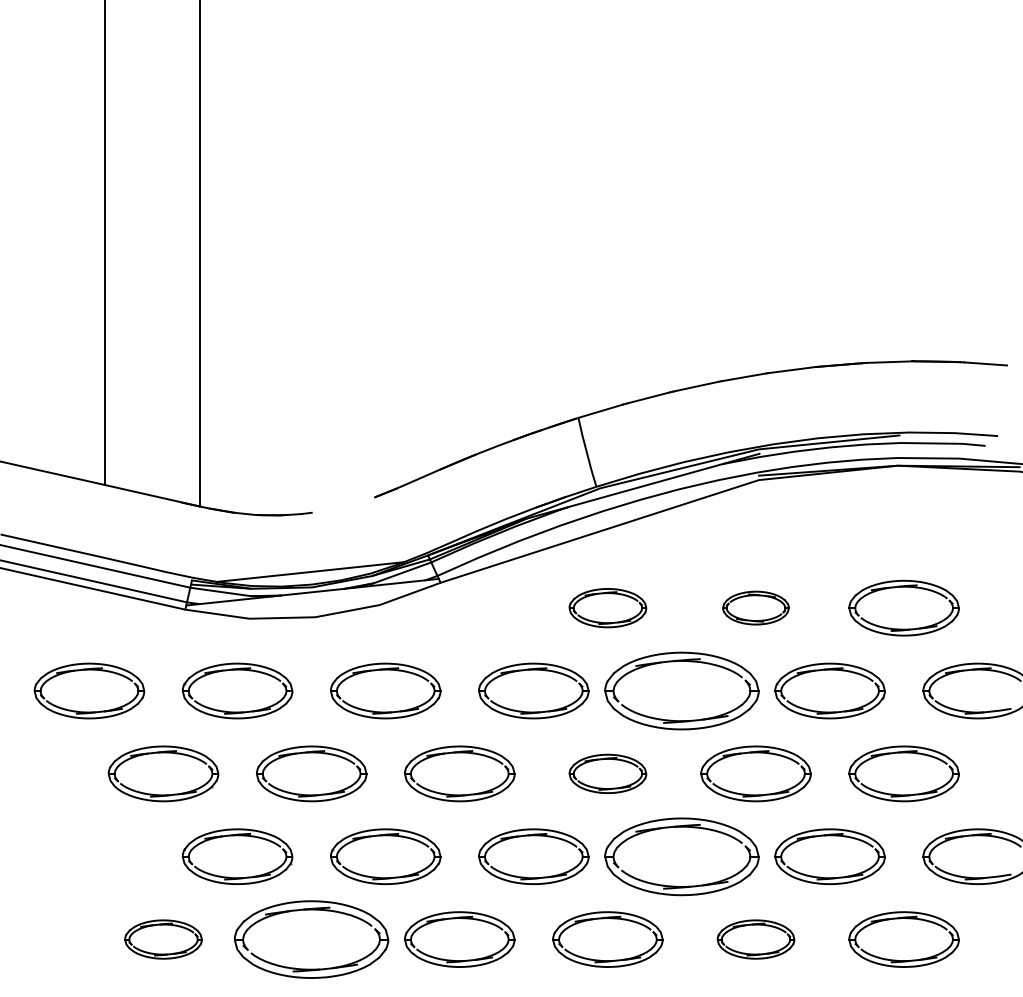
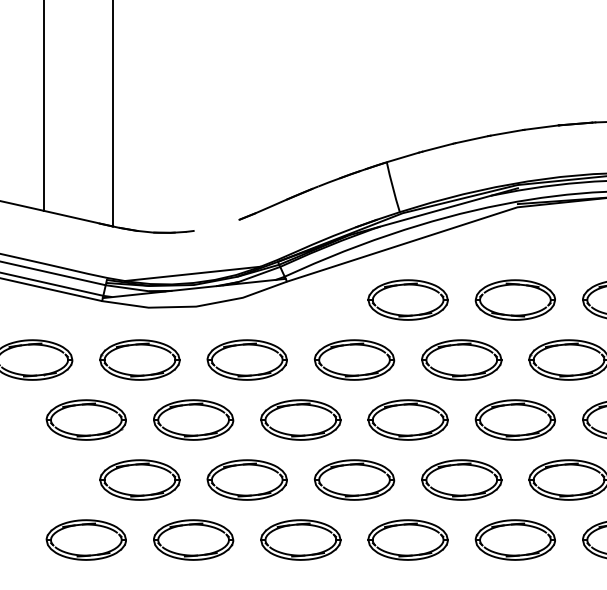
part: (607, 607) -> (407, 299), size x1.43
part: (755, 607) -> (515, 299), size x1.67
part: (681, 690) -> (461, 359), size x0.71
part: (607, 773) -> (407, 419), size x1.43
part: (681, 856) -> (461, 479), size x0.71
part: (163, 939) -> (86, 539), size x1.43
part: (311, 939) -> (193, 539), size x0.71
part: (755, 939) -> (515, 539), size x1.43

